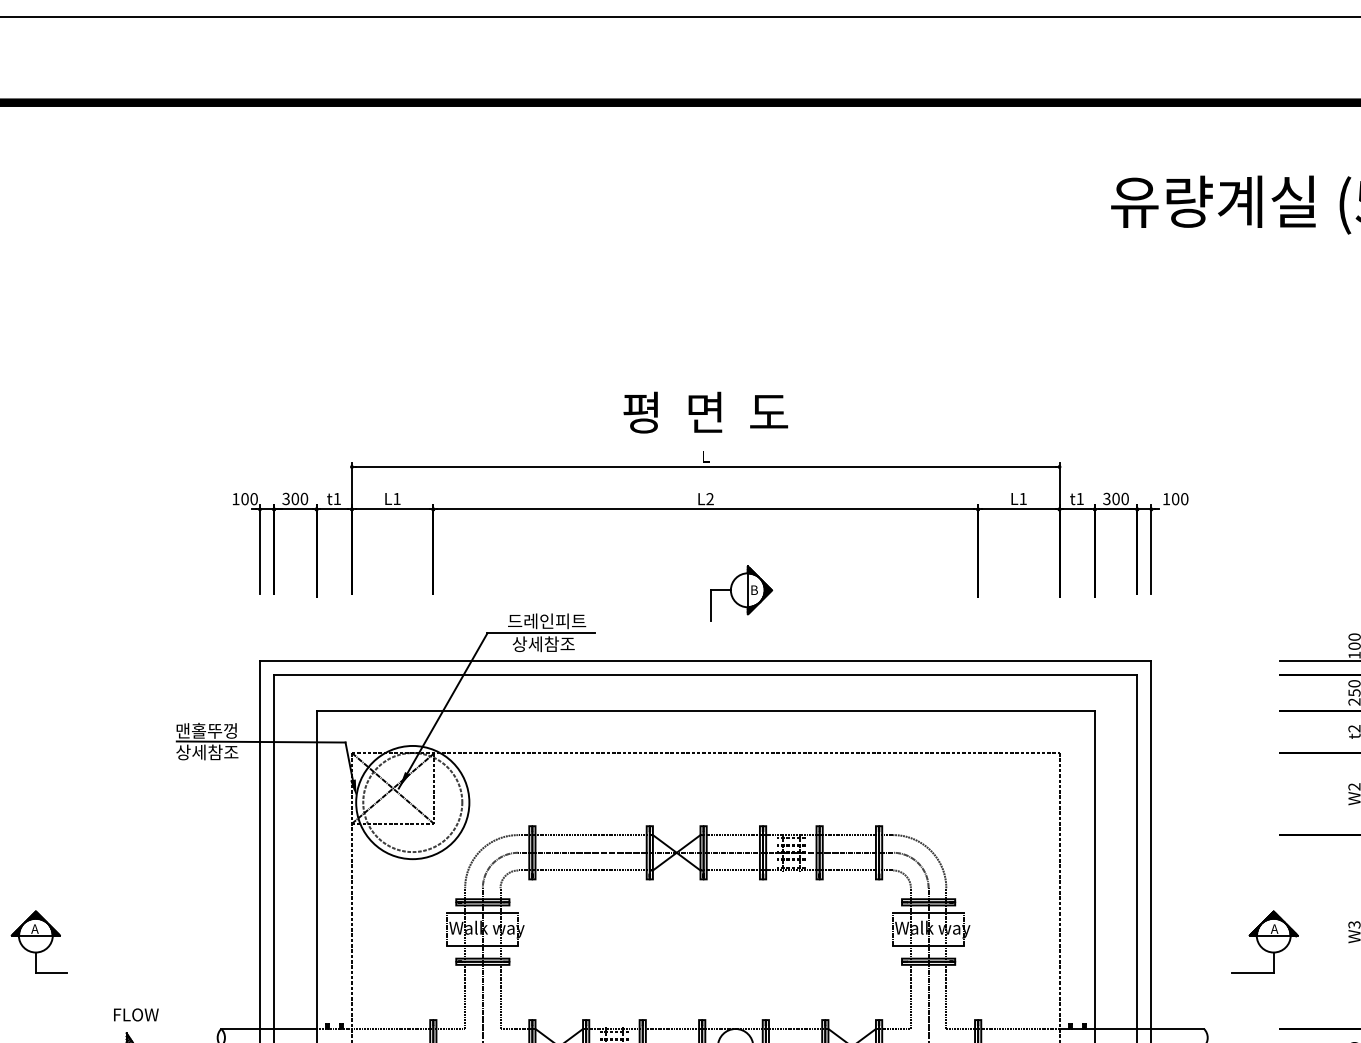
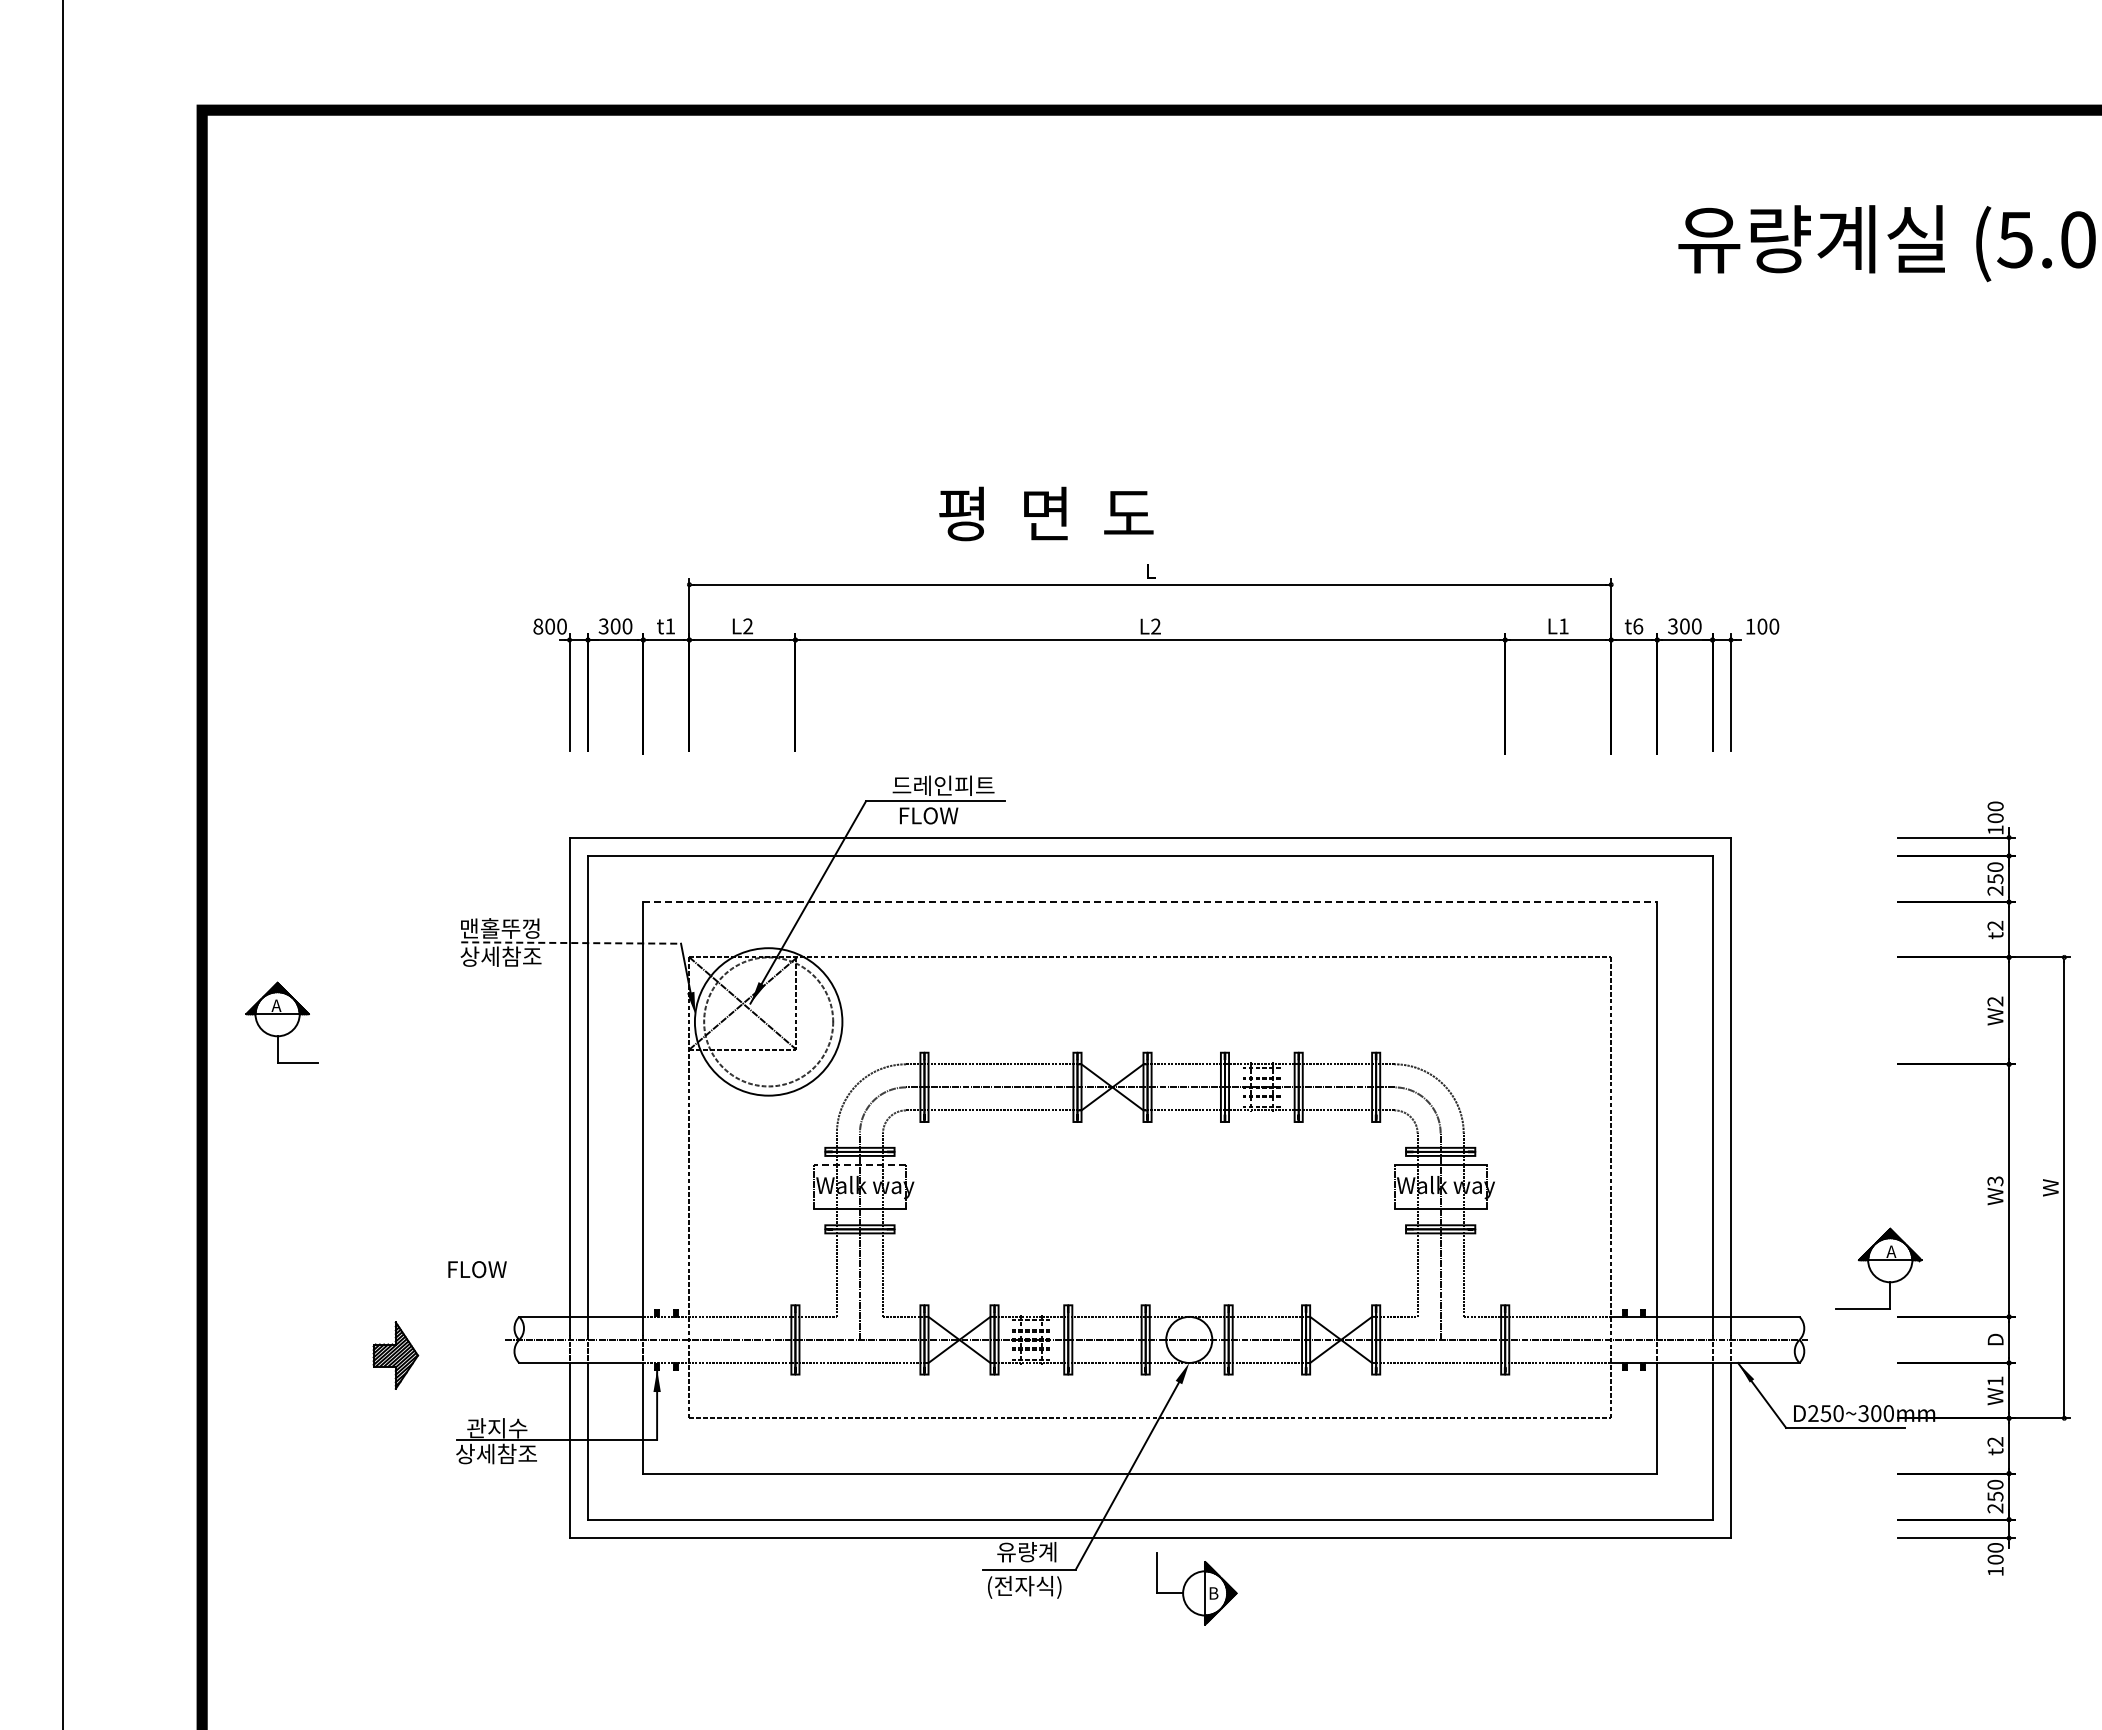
text: (705, 412) -> (1046, 513), moved
text: (236, 499) -> (538, 626), 100 -> 800
text: (397, 499) -> (748, 626), L1 -> L2
text: (1080, 499) -> (1638, 626), t1 -> t6
part: (741, 593) -> (1196, 749), removed
text: (543, 644) -> (938, 815), 상세참조 -> FLOW
line: (705, 710) -> (1150, 902), solid -> dashed
line: (261, 742) -> (571, 943), solid -> dashed
line: (482, 912) -> (859, 1165), solid -> dashed
part: (38, 941) -> (281, 1022), moved
part: (1264, 941) -> (1878, 1268), moved
text: (136, 1014) -> (477, 1269), moved

